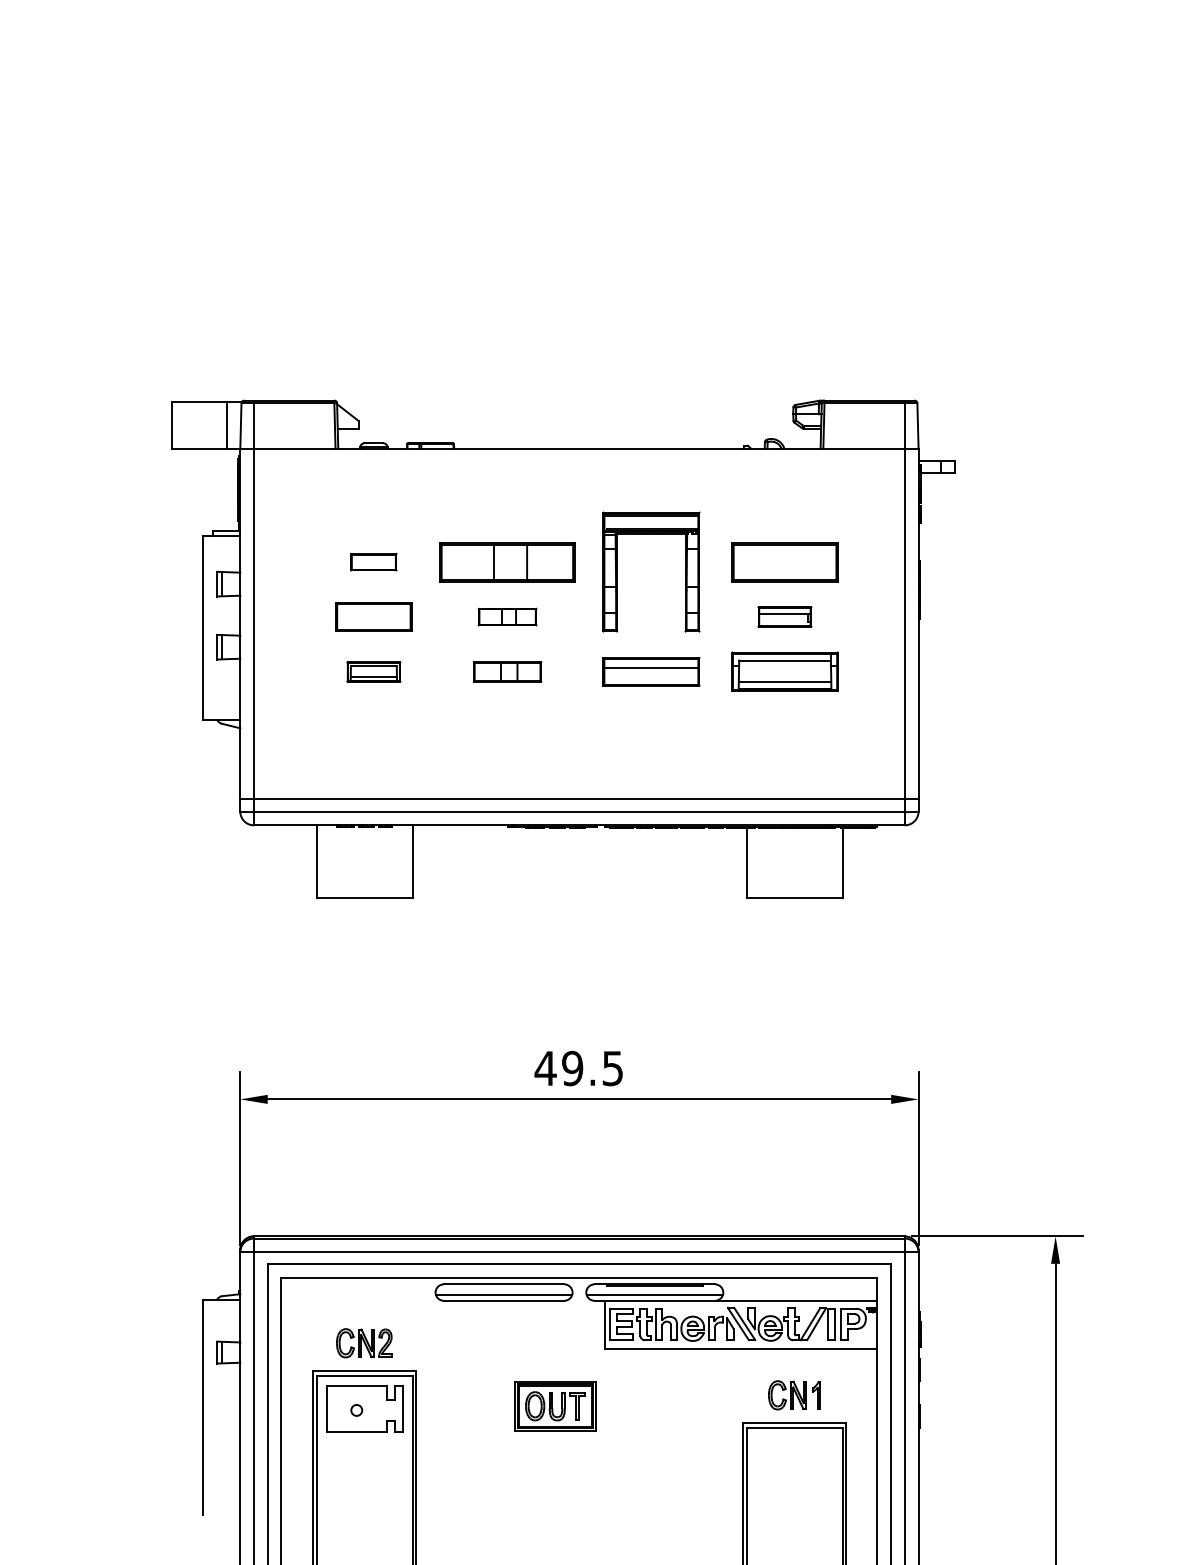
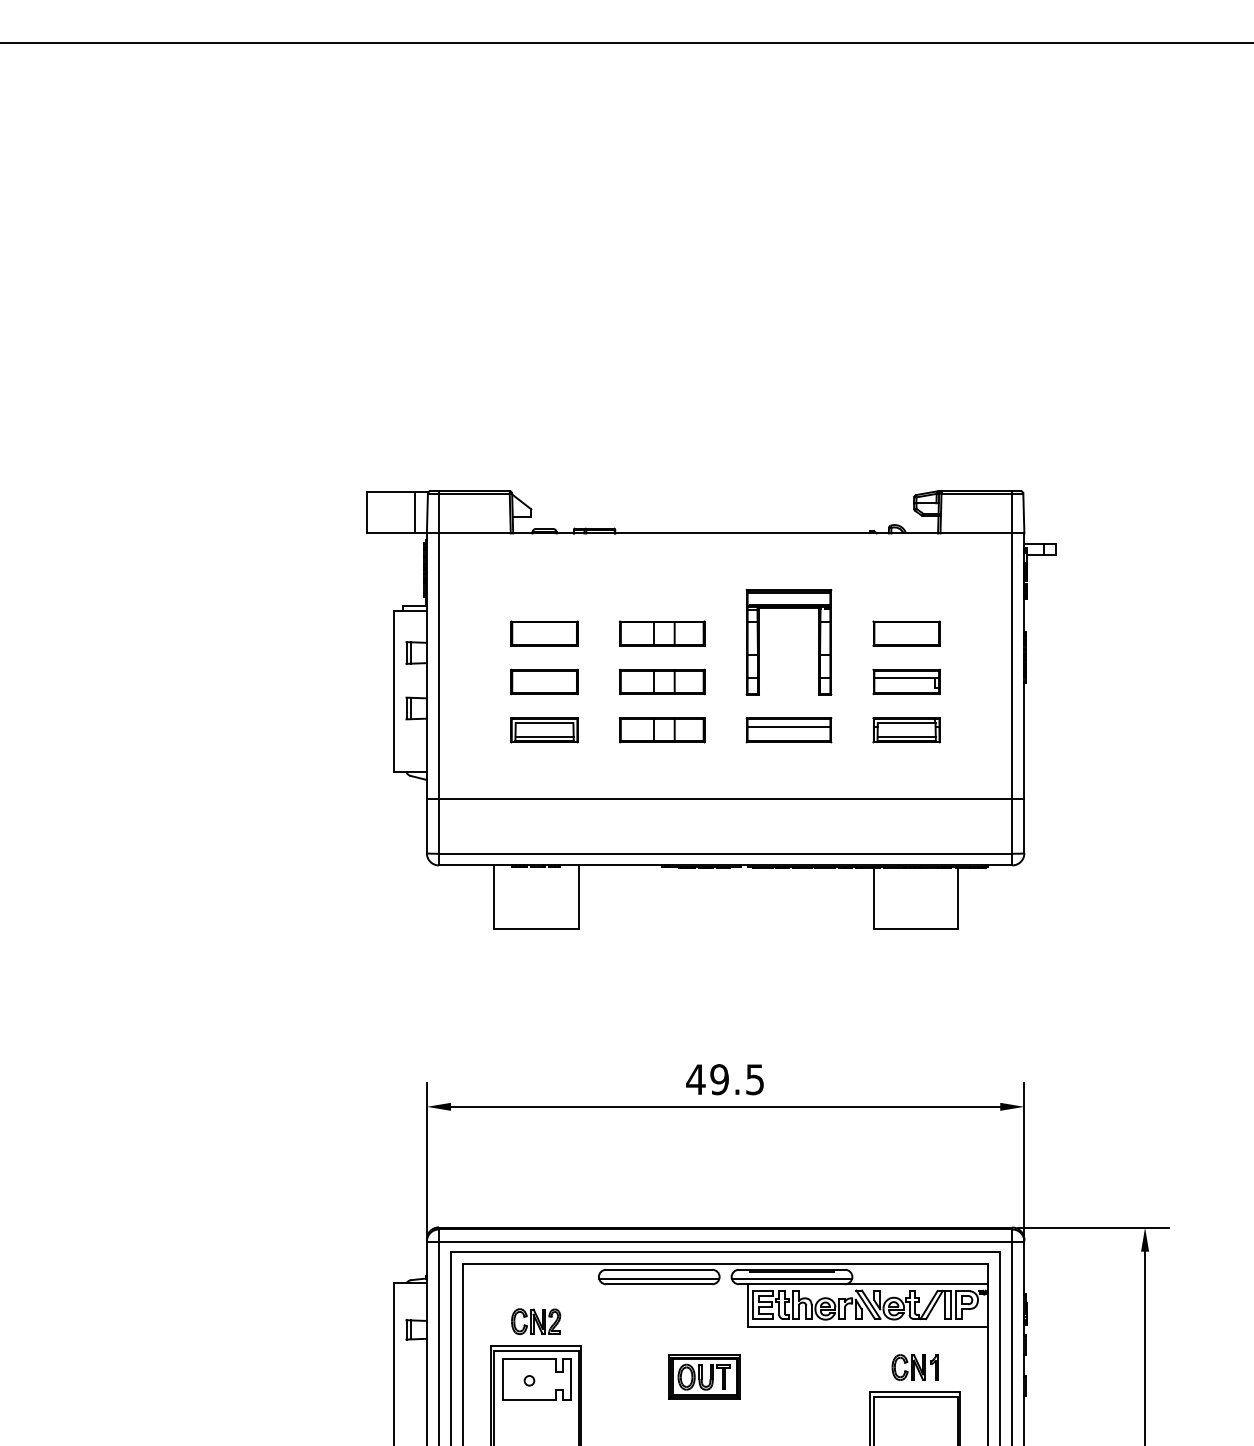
part: (373, 562) -> (544, 633), size x1.67
part: (507, 562) -> (662, 633), size x0.71
part: (784, 562) -> (906, 633), size x0.71
part: (507, 616) -> (662, 681), size x1.67
part: (784, 616) -> (906, 681), size x1.43
part: (373, 672) -> (544, 730), size x1.43
part: (507, 672) -> (662, 730), size x1.43
part: (784, 672) -> (906, 730), size x0.71
line: (579, 799) -> (725, 799), moved

